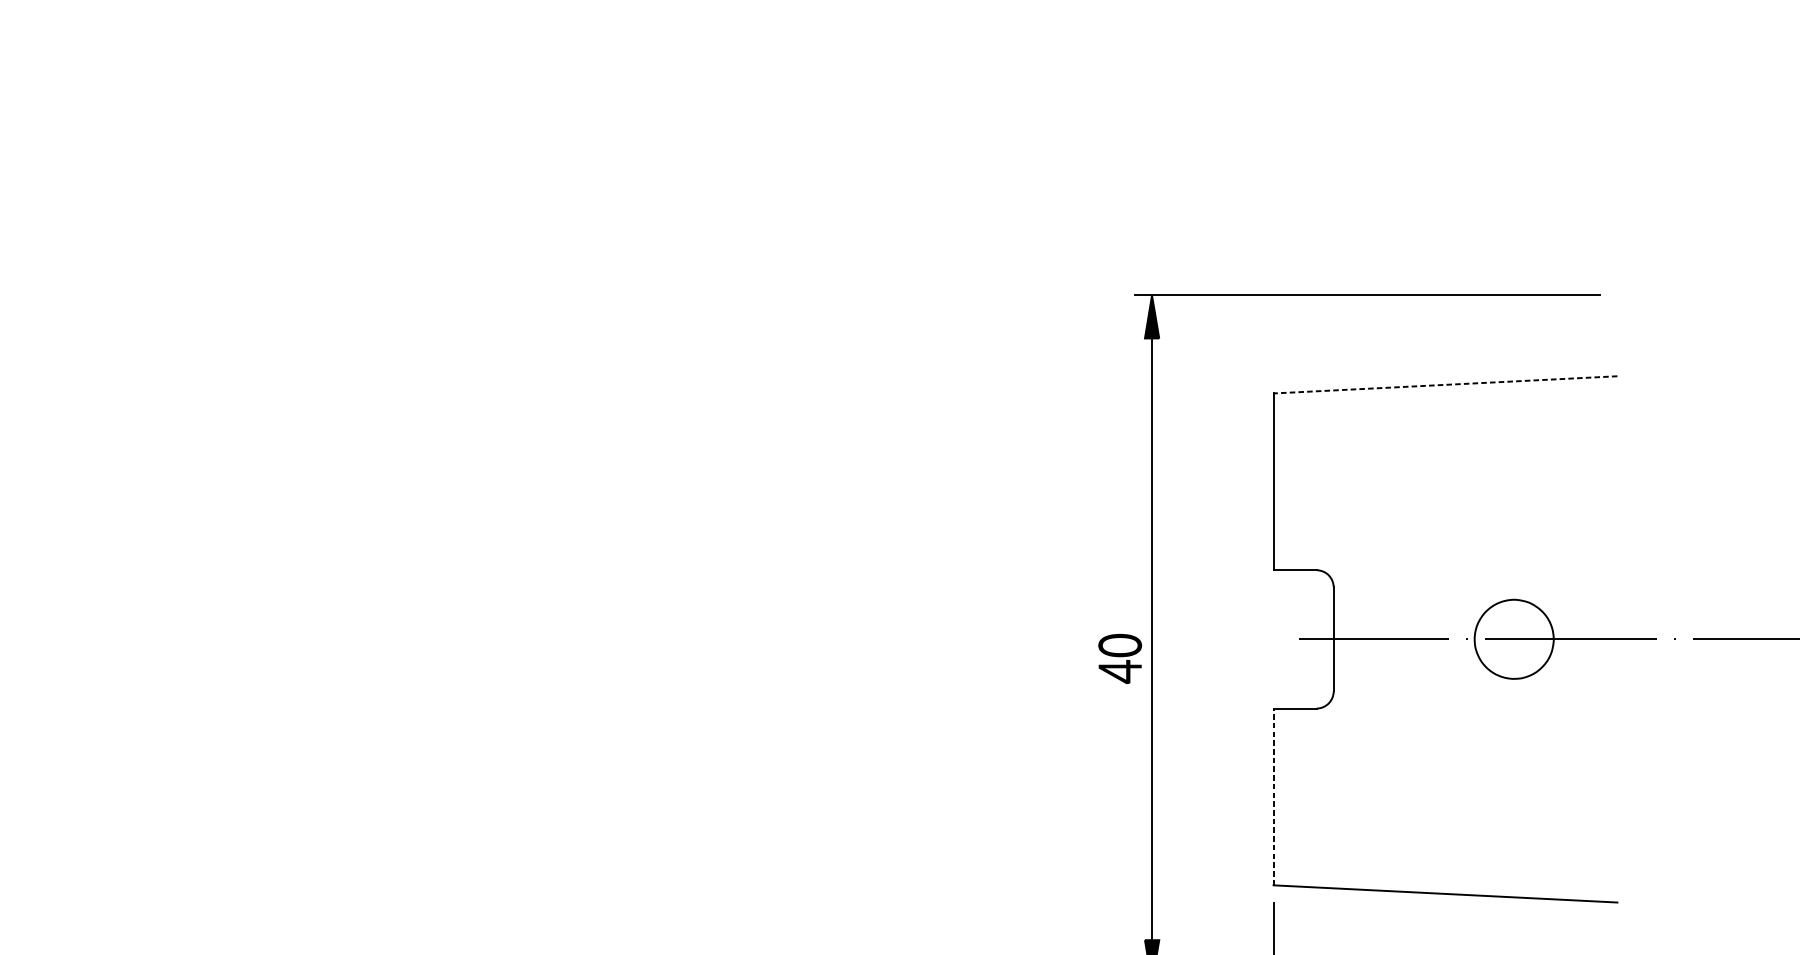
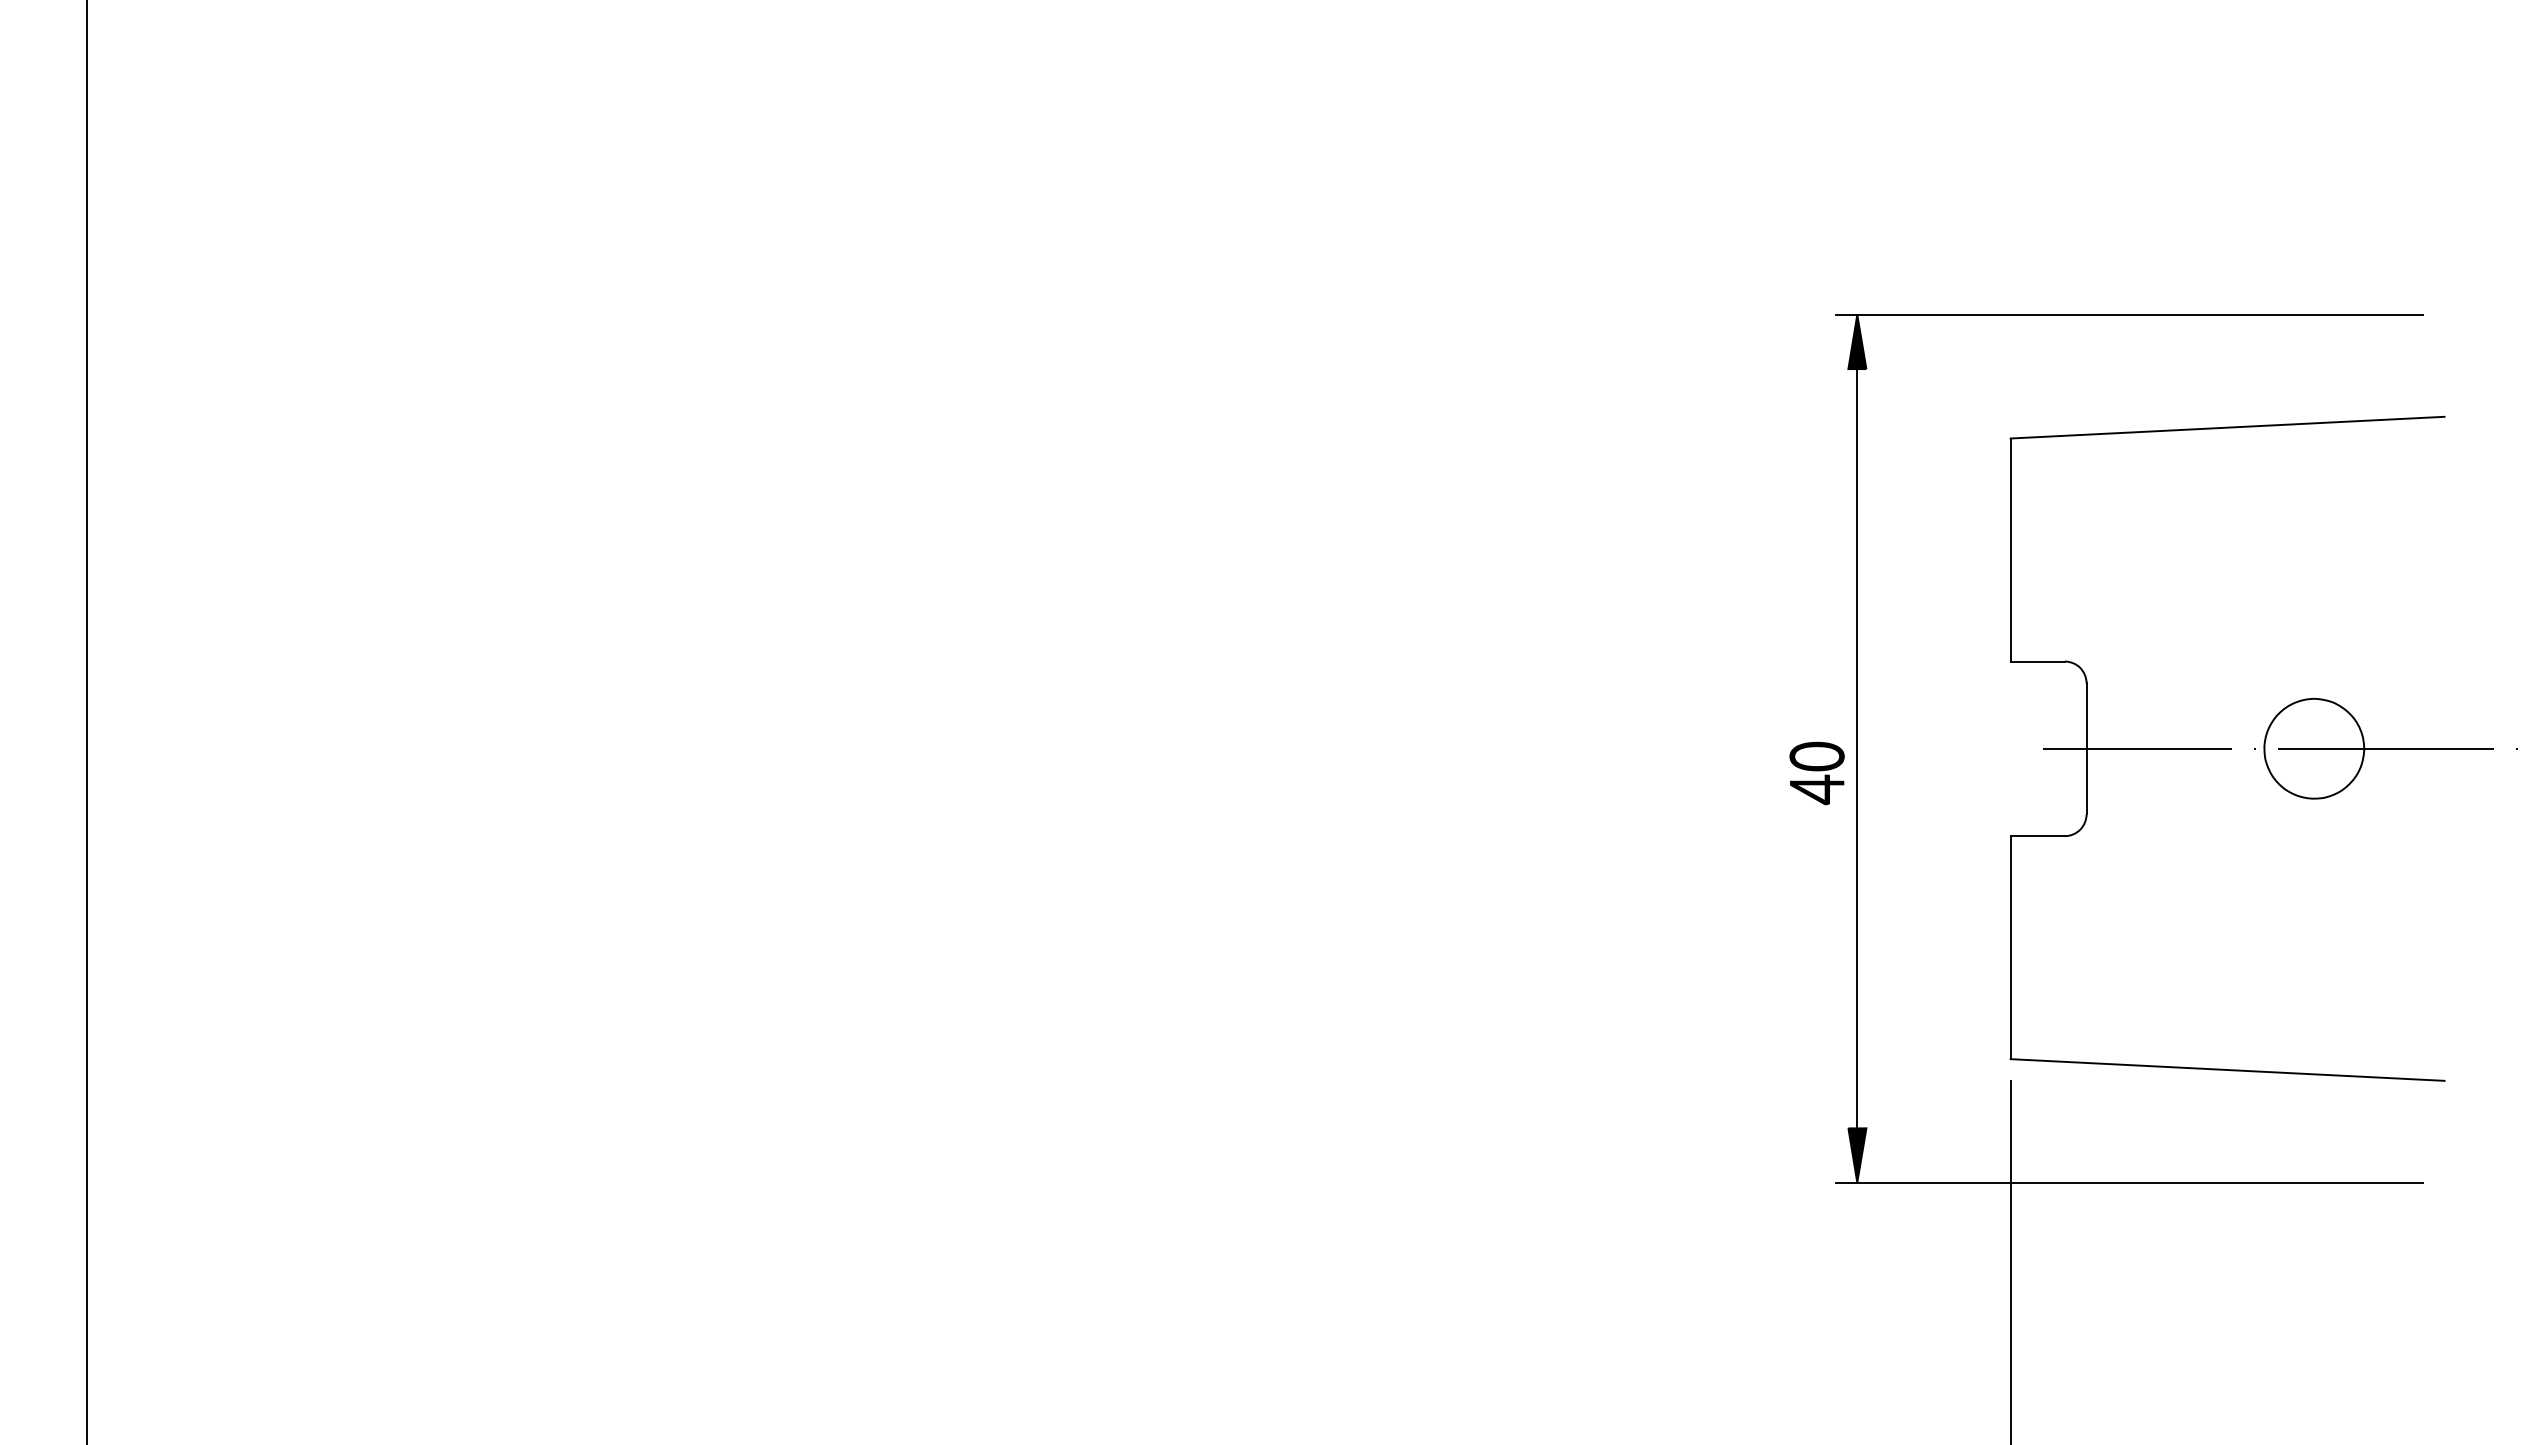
line: (1445, 384) -> (2227, 427), dashed -> solid
line: (1273, 796) -> (2010, 947), dashed -> solid

